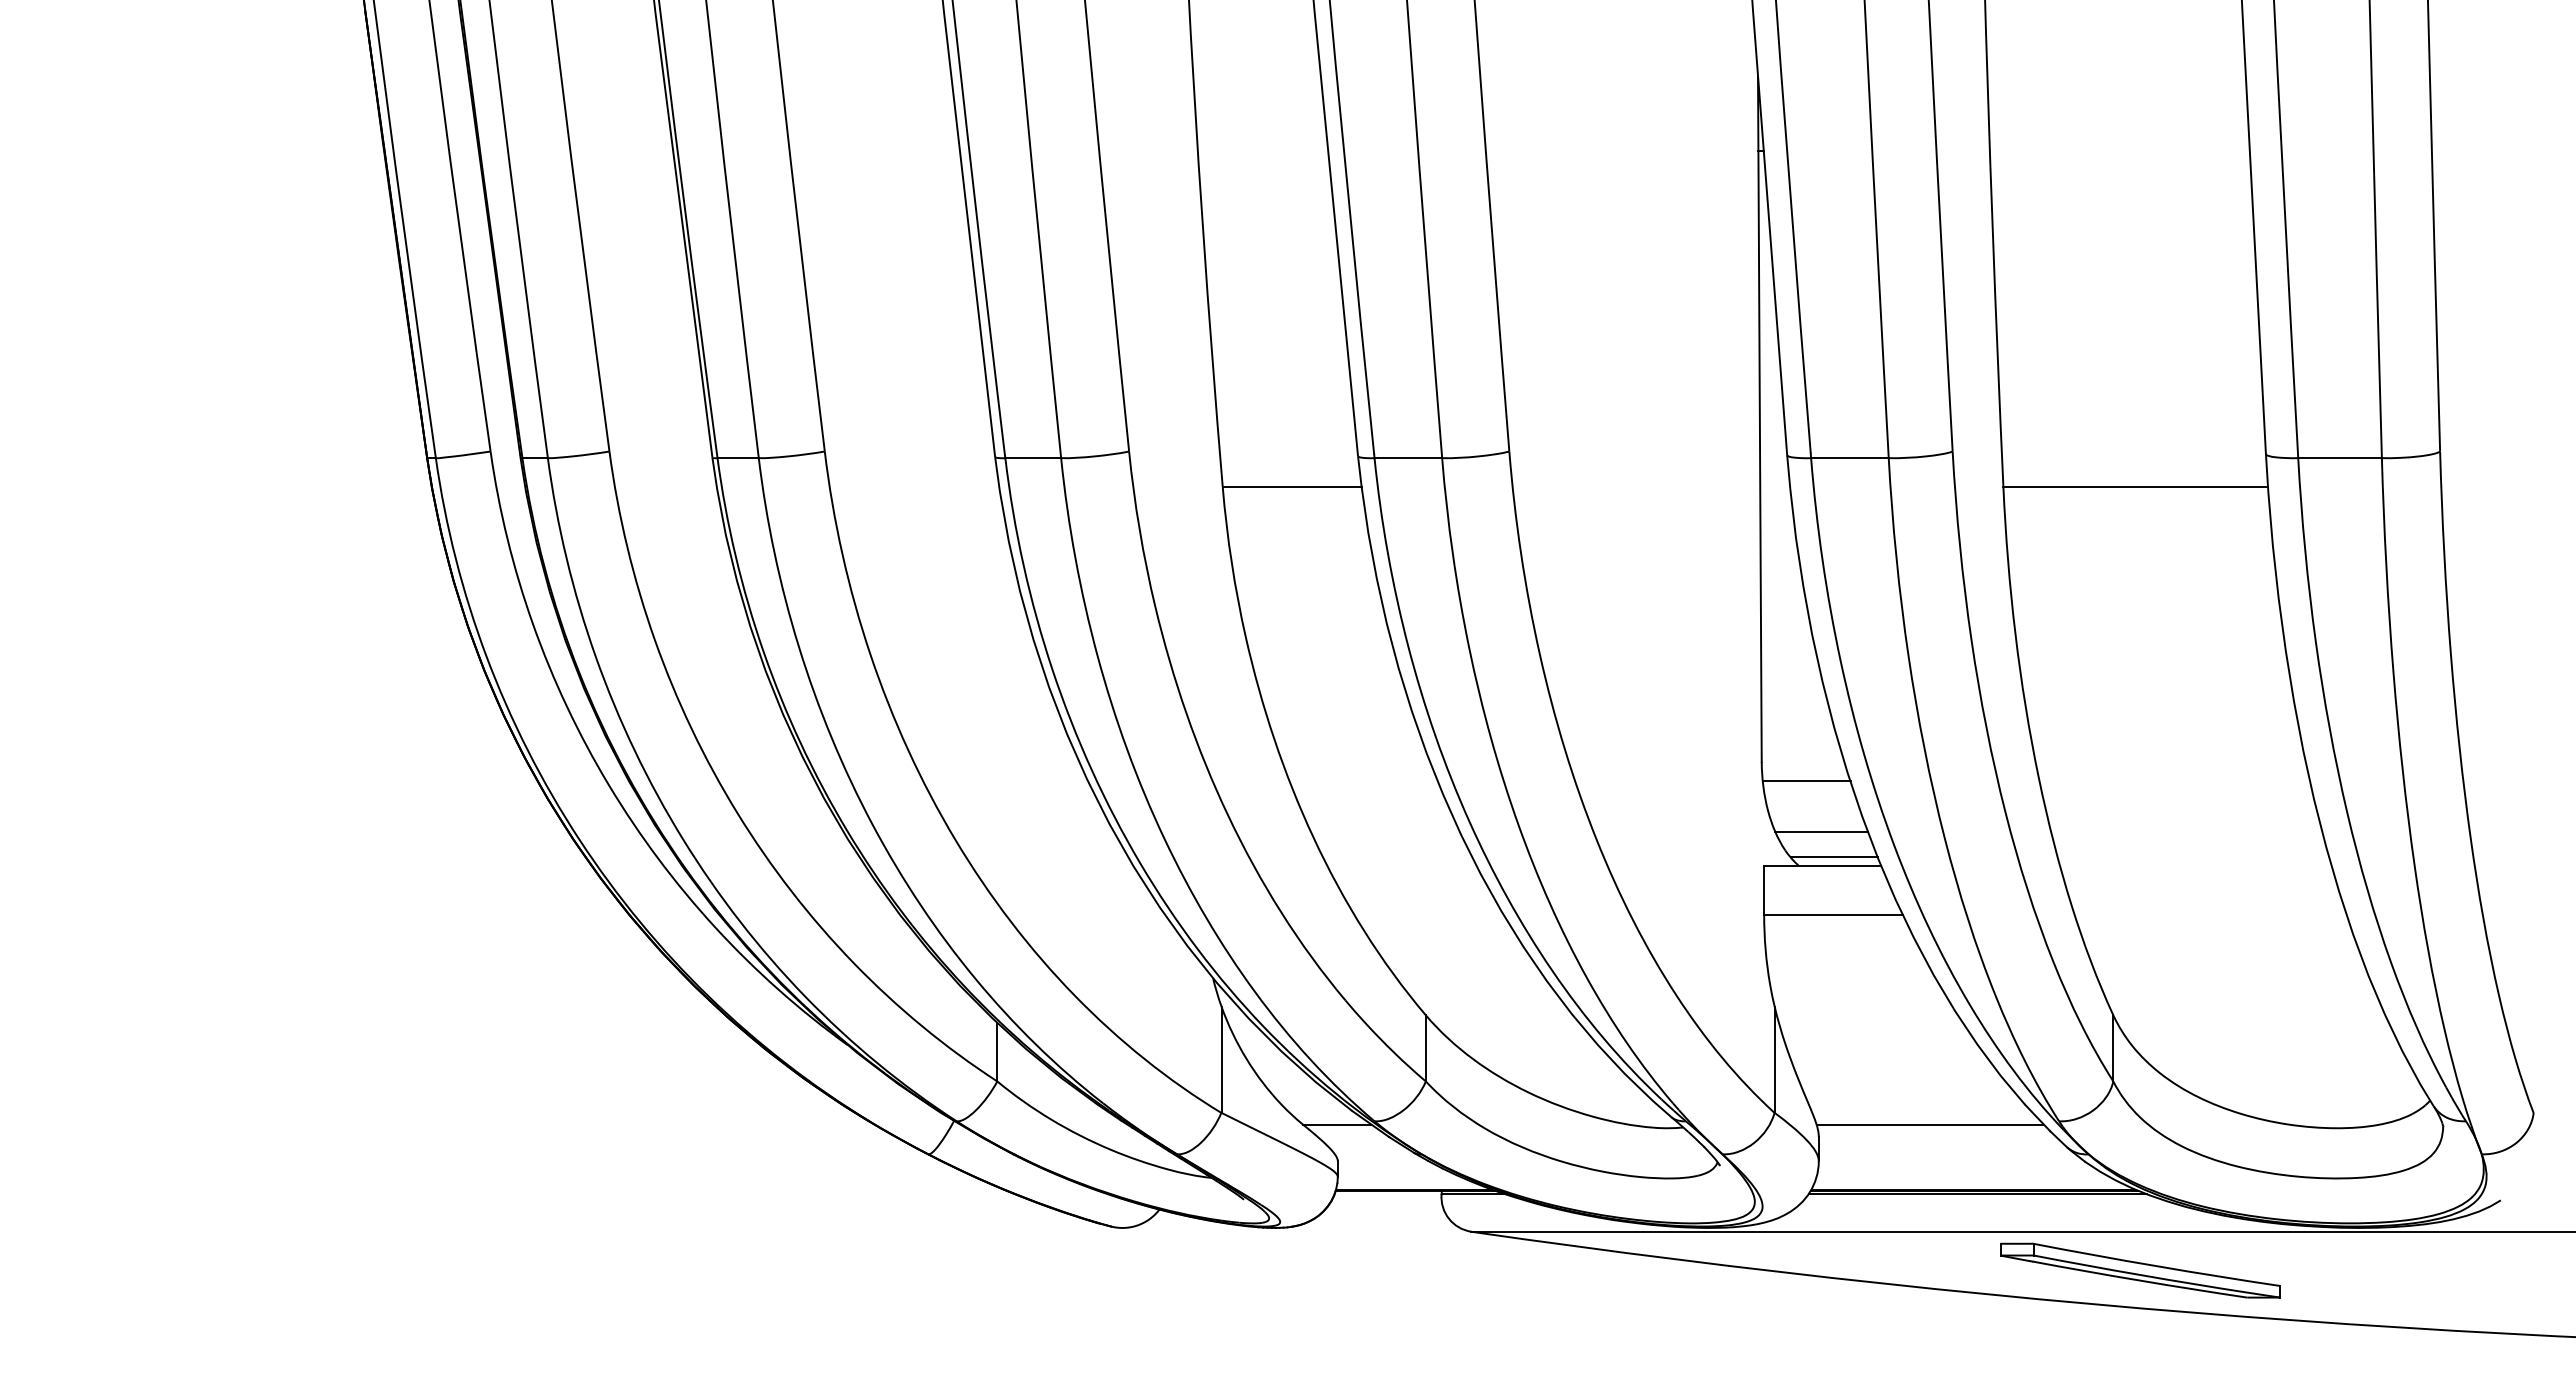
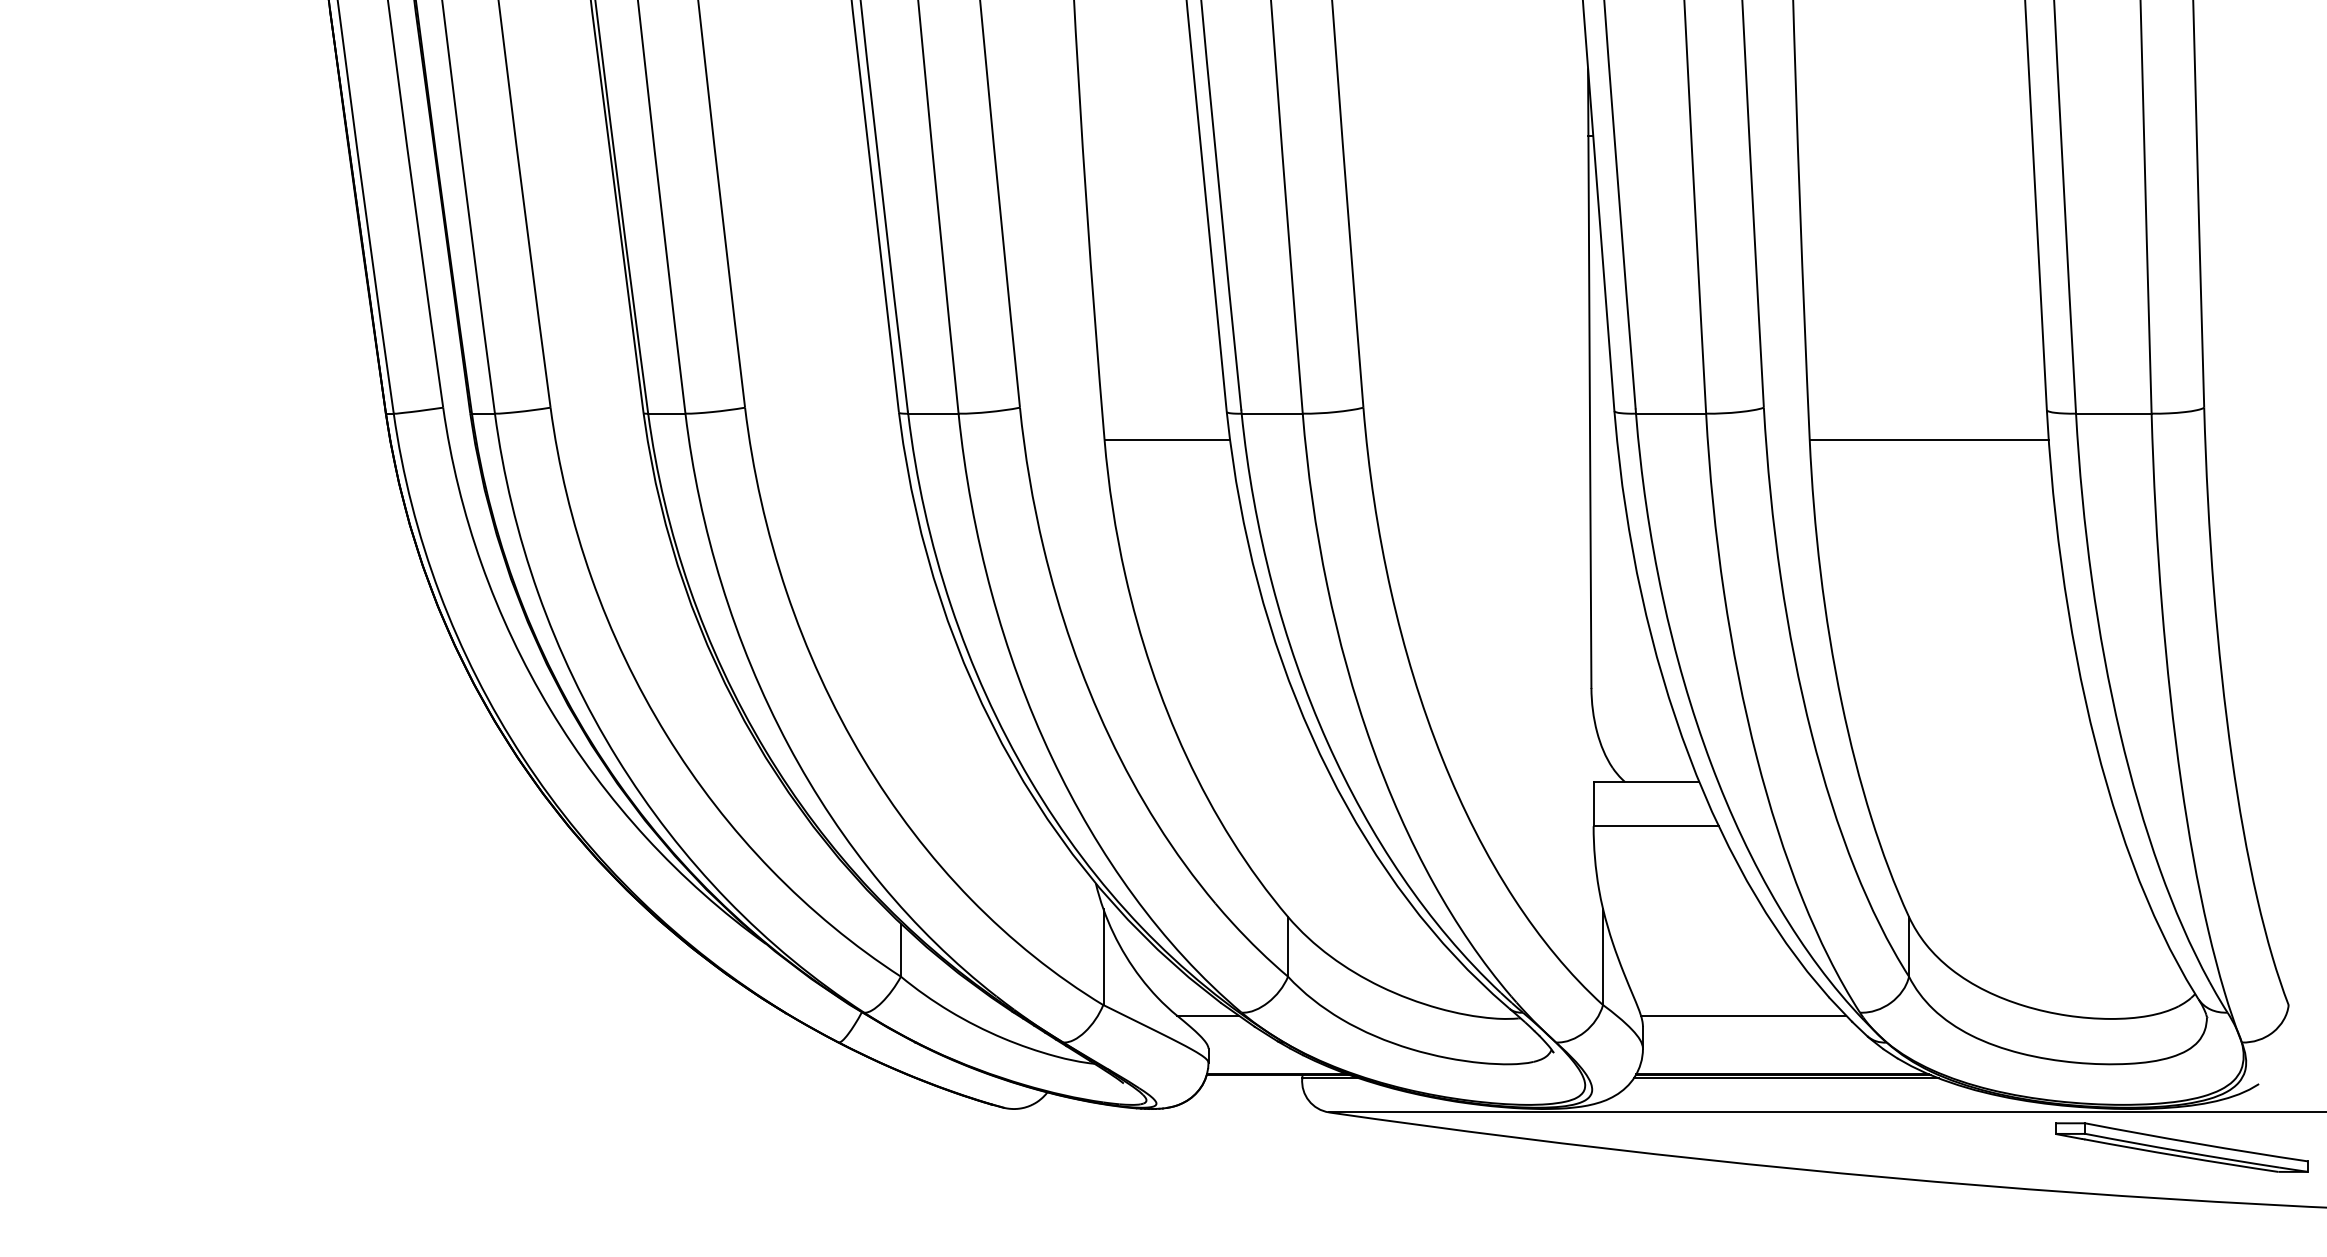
line: (1806, 781) -> (1631, 705), removed
line: (1821, 831) -> (1645, 750), removed
line: (1833, 857) -> (1656, 774), removed
part: (2140, 1270) -> (2181, 1147), moved

